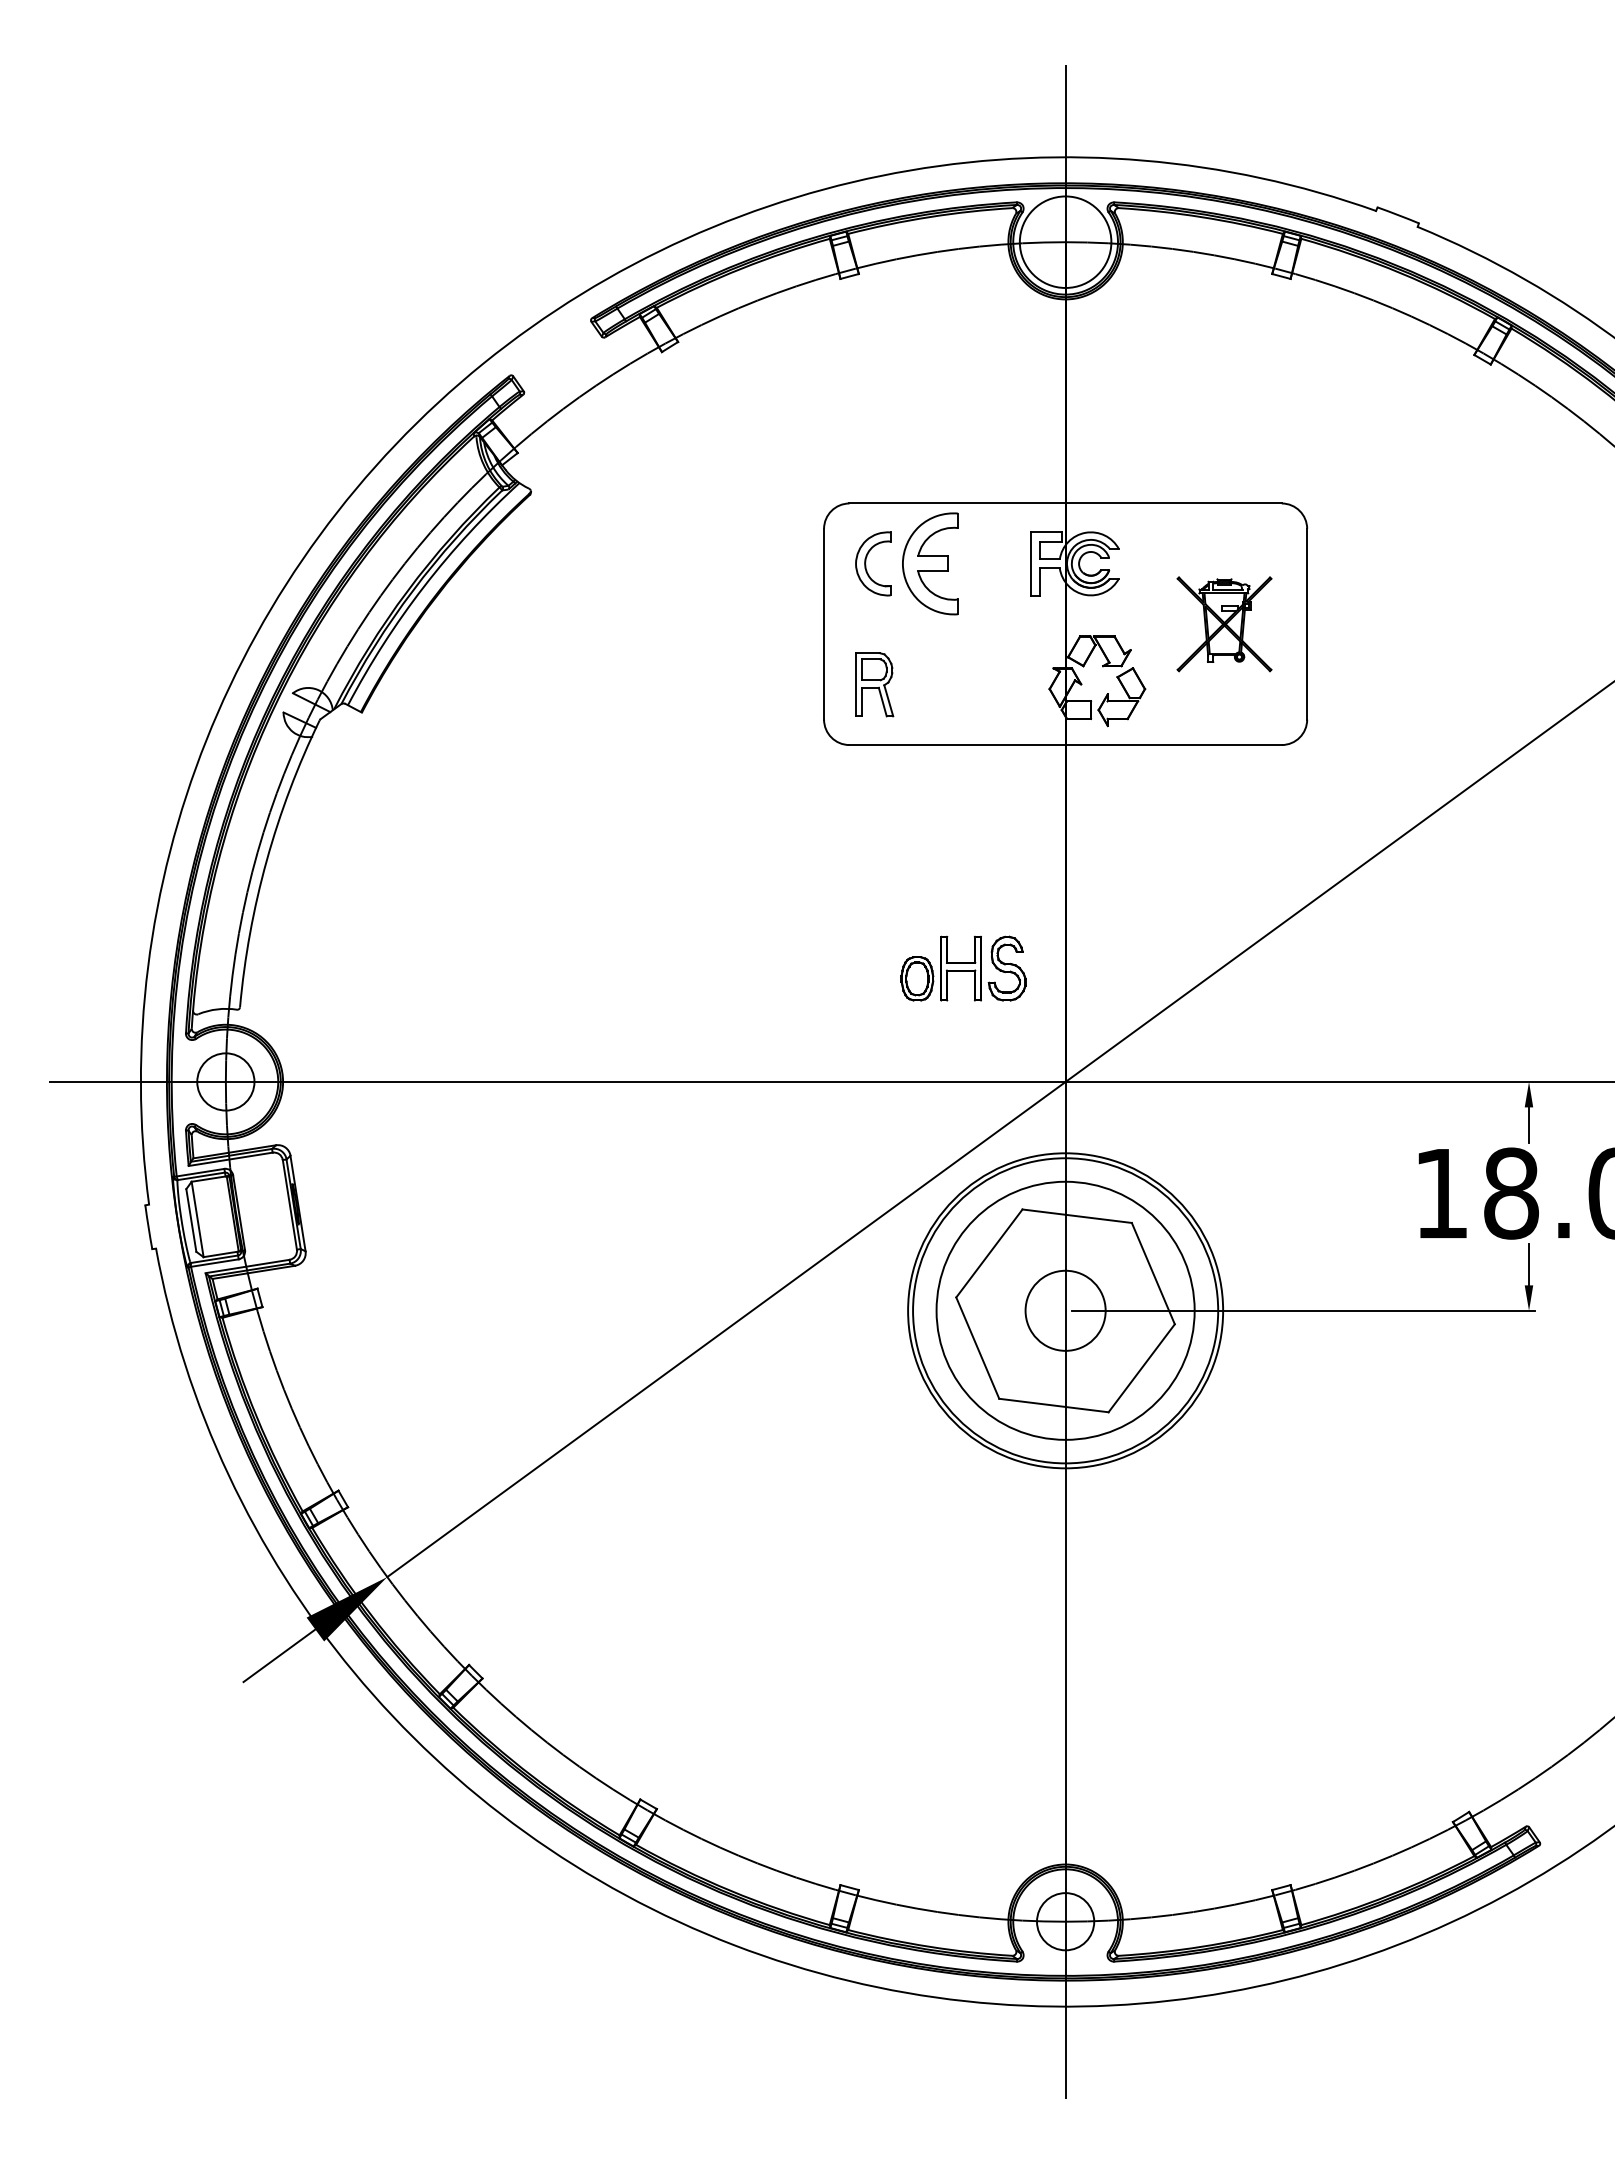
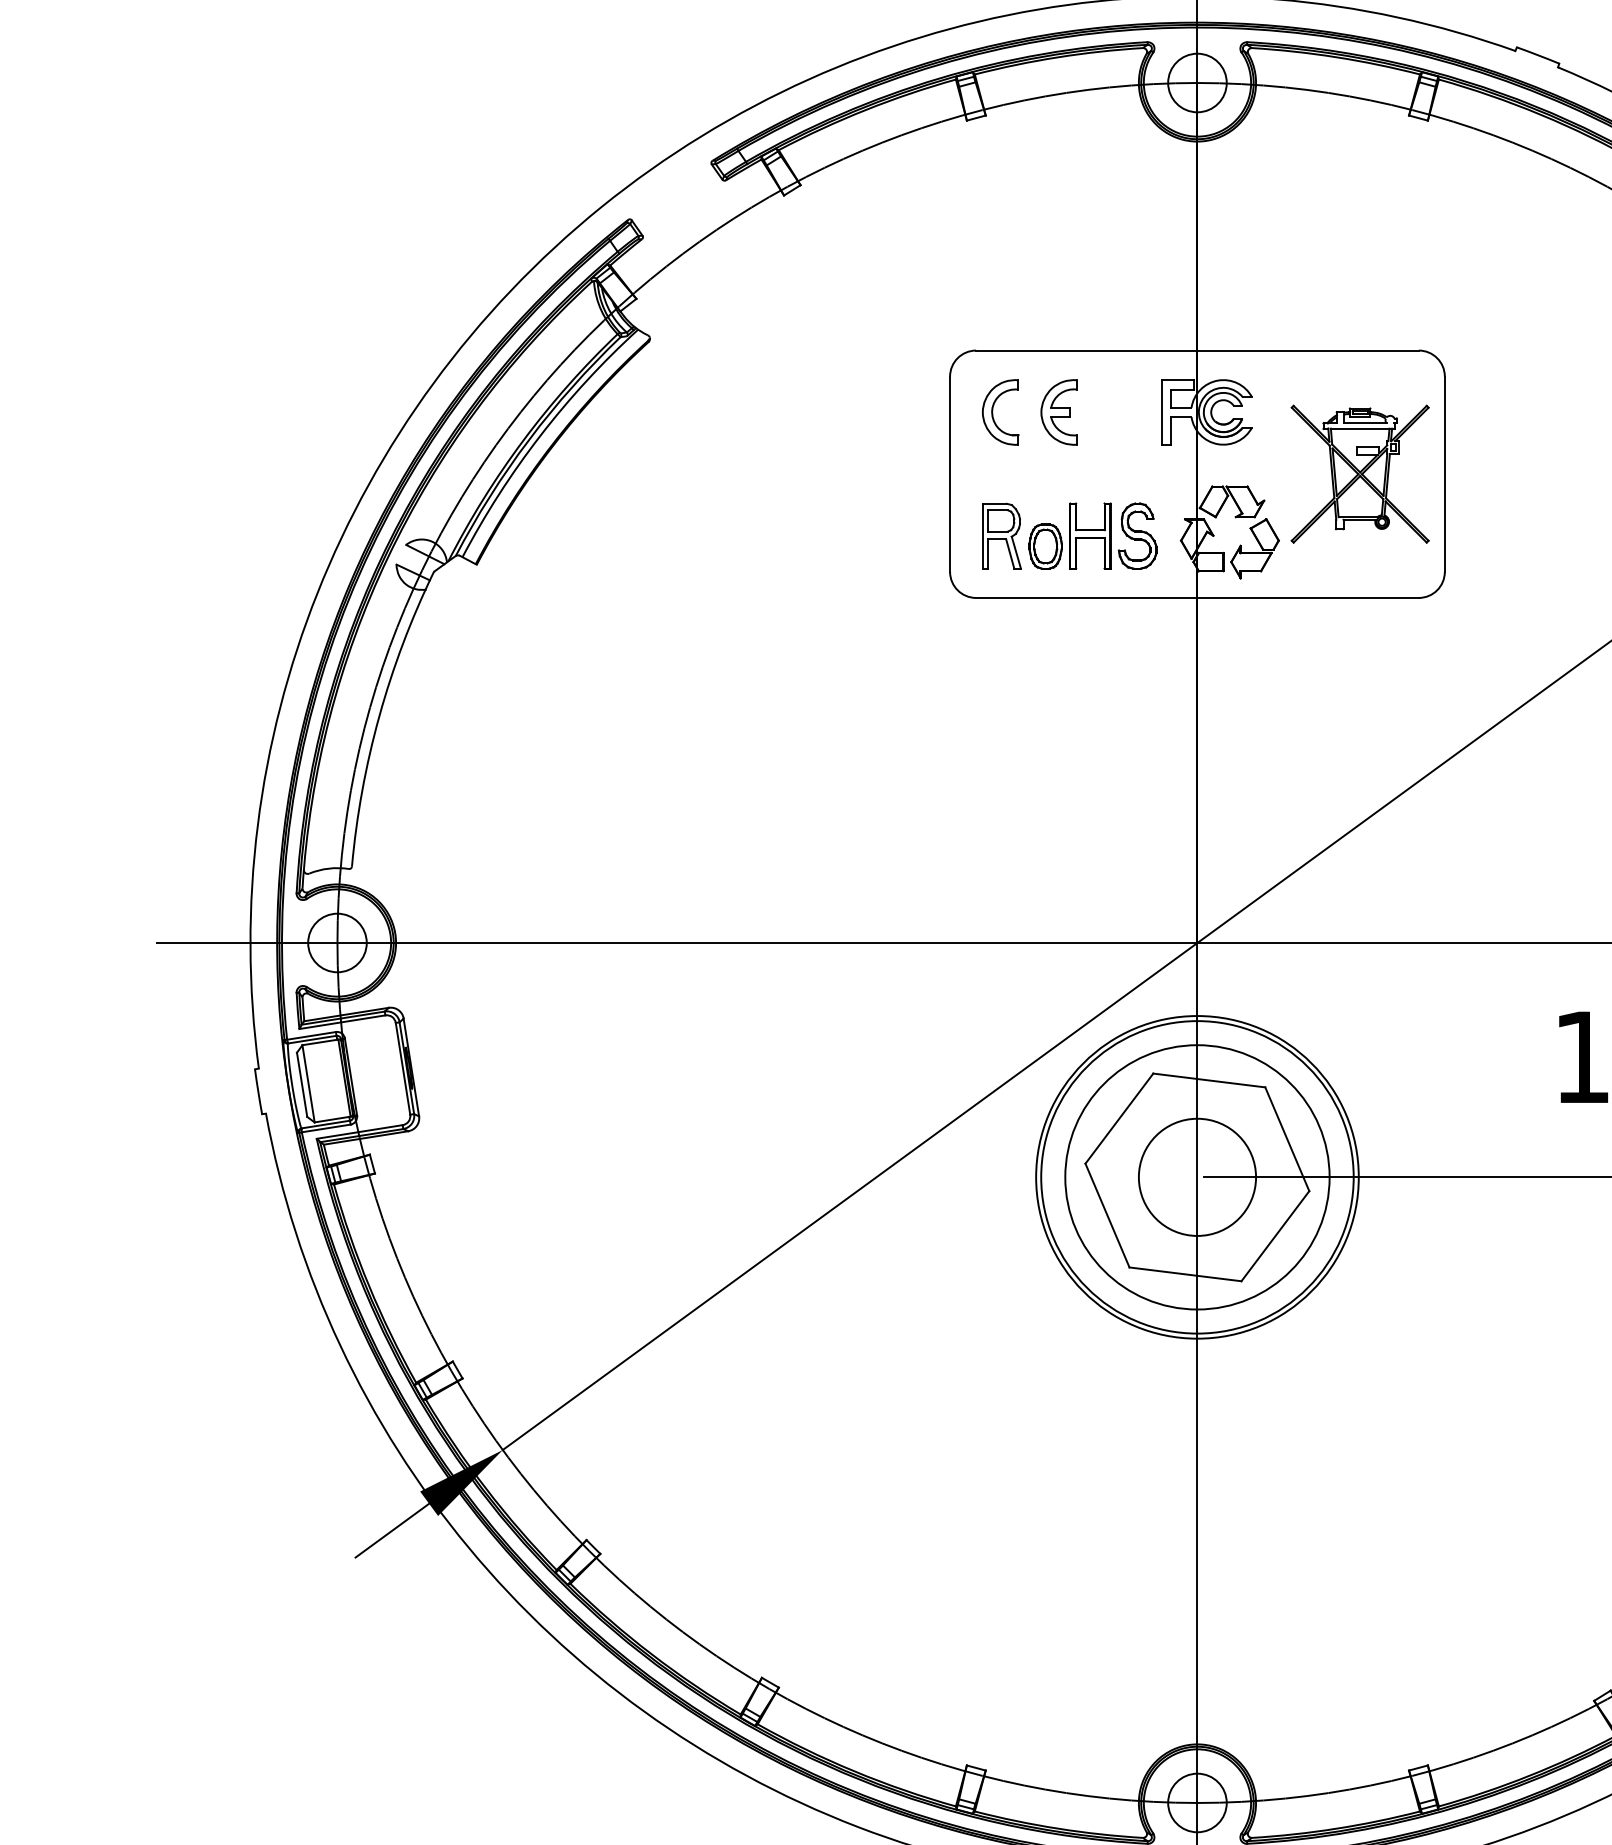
circle: (1065, 241) -> (1197, 82), size x0.62
part: (930, 563) -> (1059, 412), size x0.62
part: (1224, 624) -> (1360, 474), size x1.43
part: (963, 968) -> (1092, 535), moved
circle: (1065, 1310) -> (1197, 1177), size x1.43

